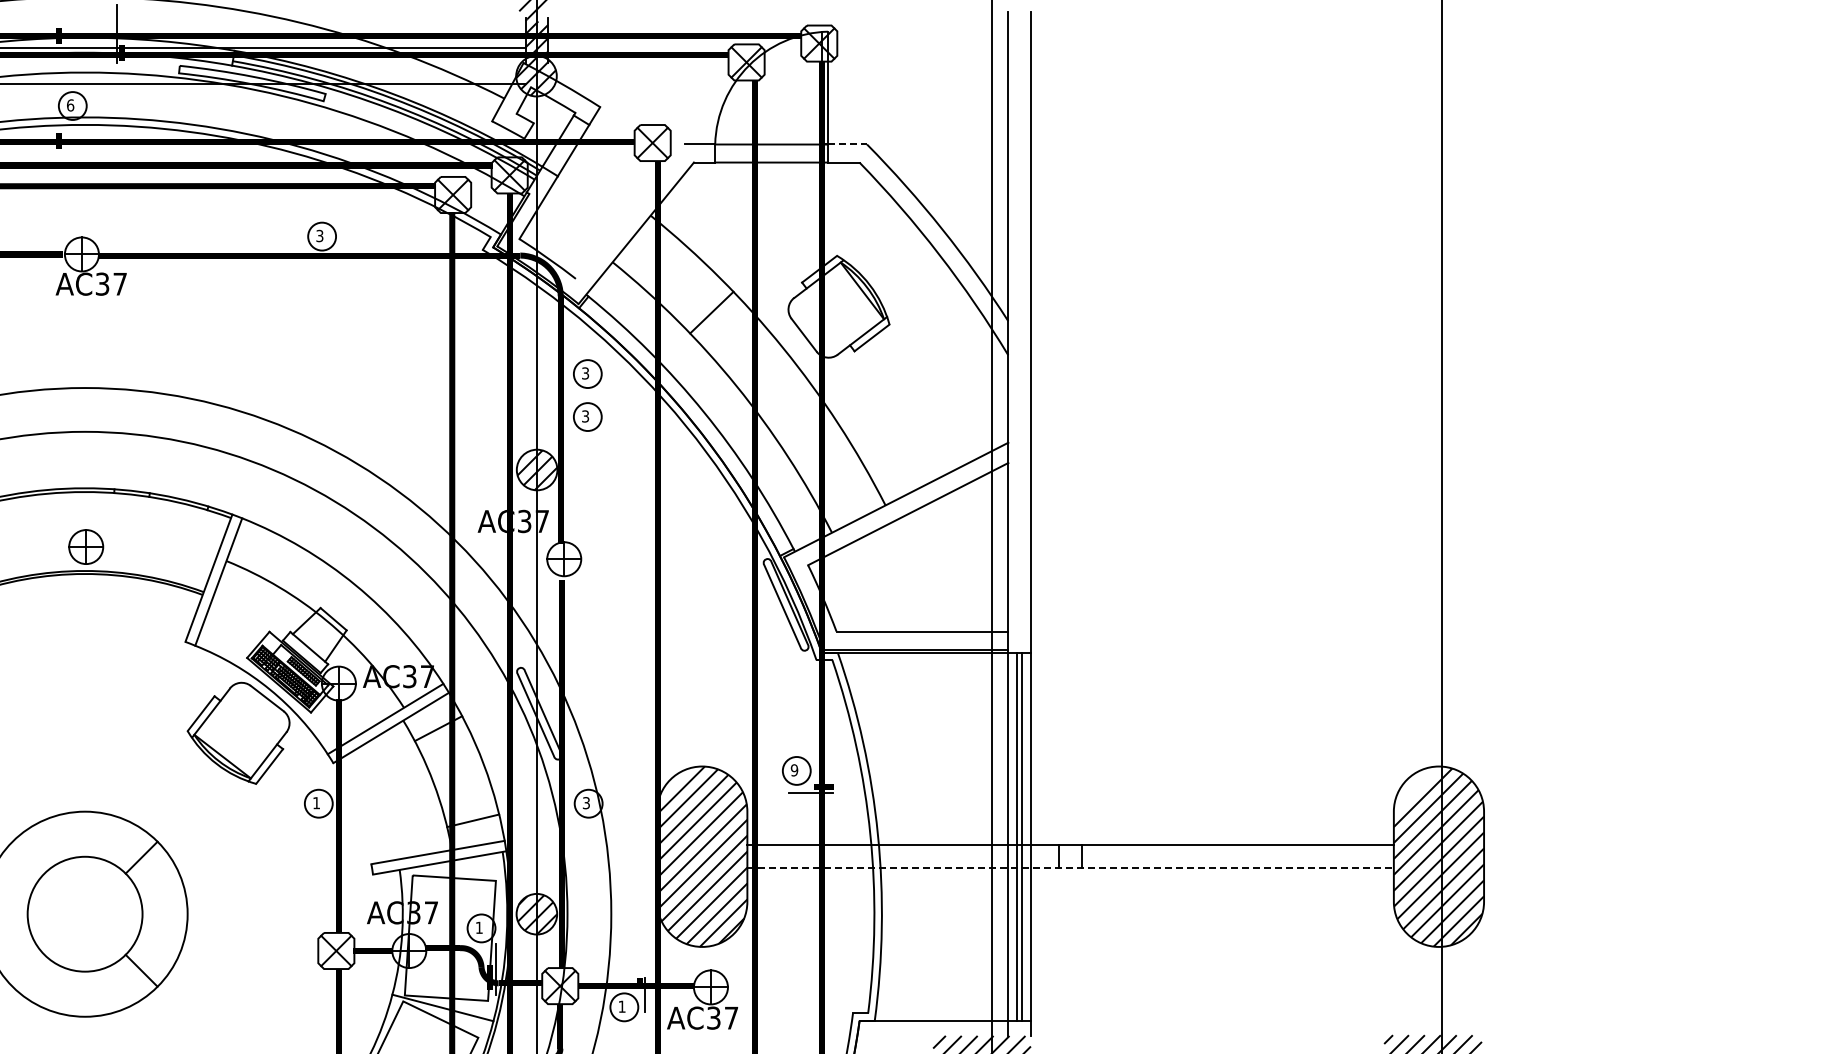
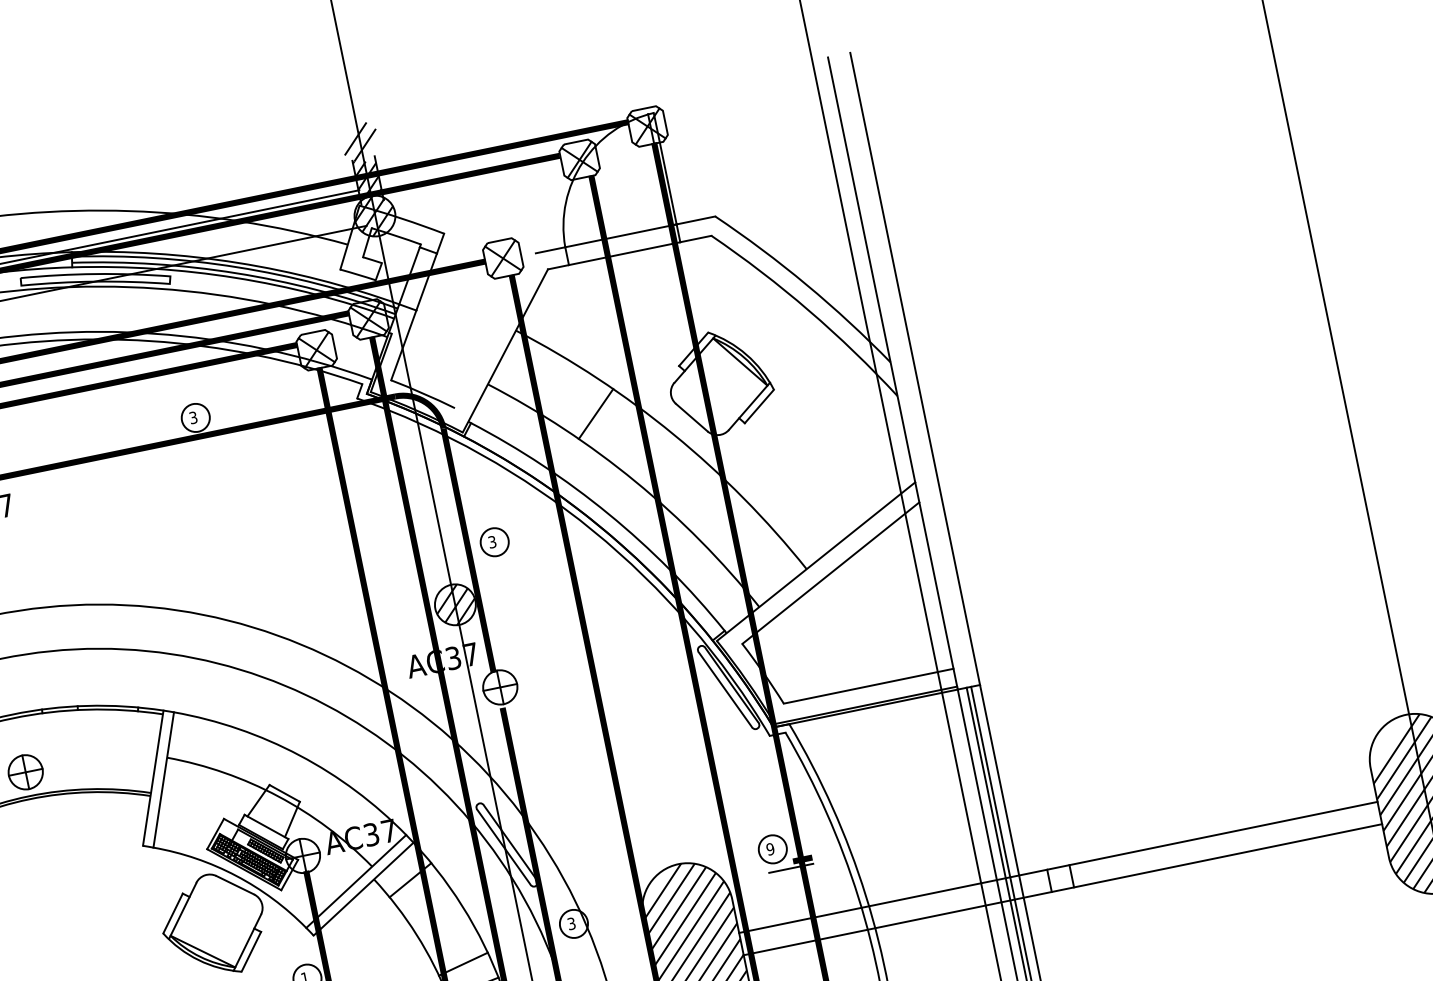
line: (847, 144) -> (695, 220), dashed -> solid
part: (587, 373) -> (485, 499), removed
line: (1071, 868) -> (1063, 890), dashed -> solid

